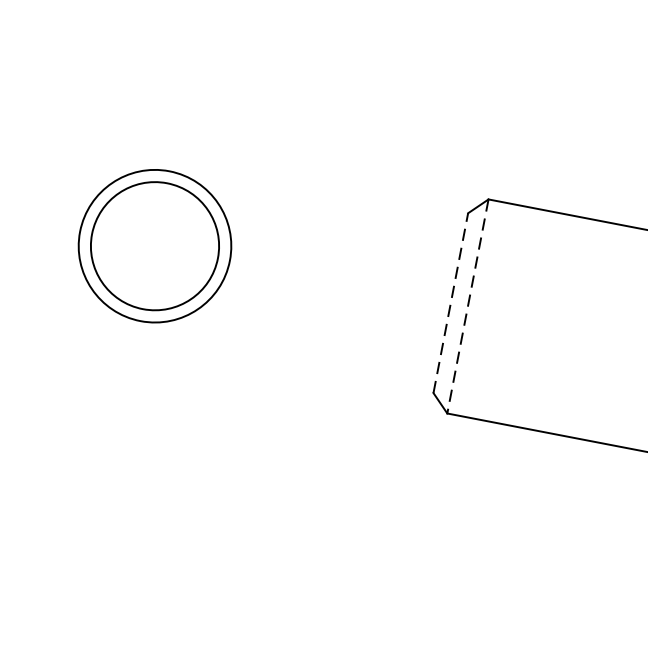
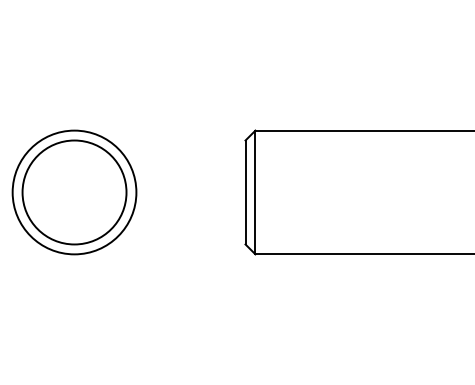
part: (154, 246) -> (74, 192), size x1.43
line: (450, 303) -> (245, 192), dashed -> solid
line: (468, 306) -> (255, 192), dashed -> solid

